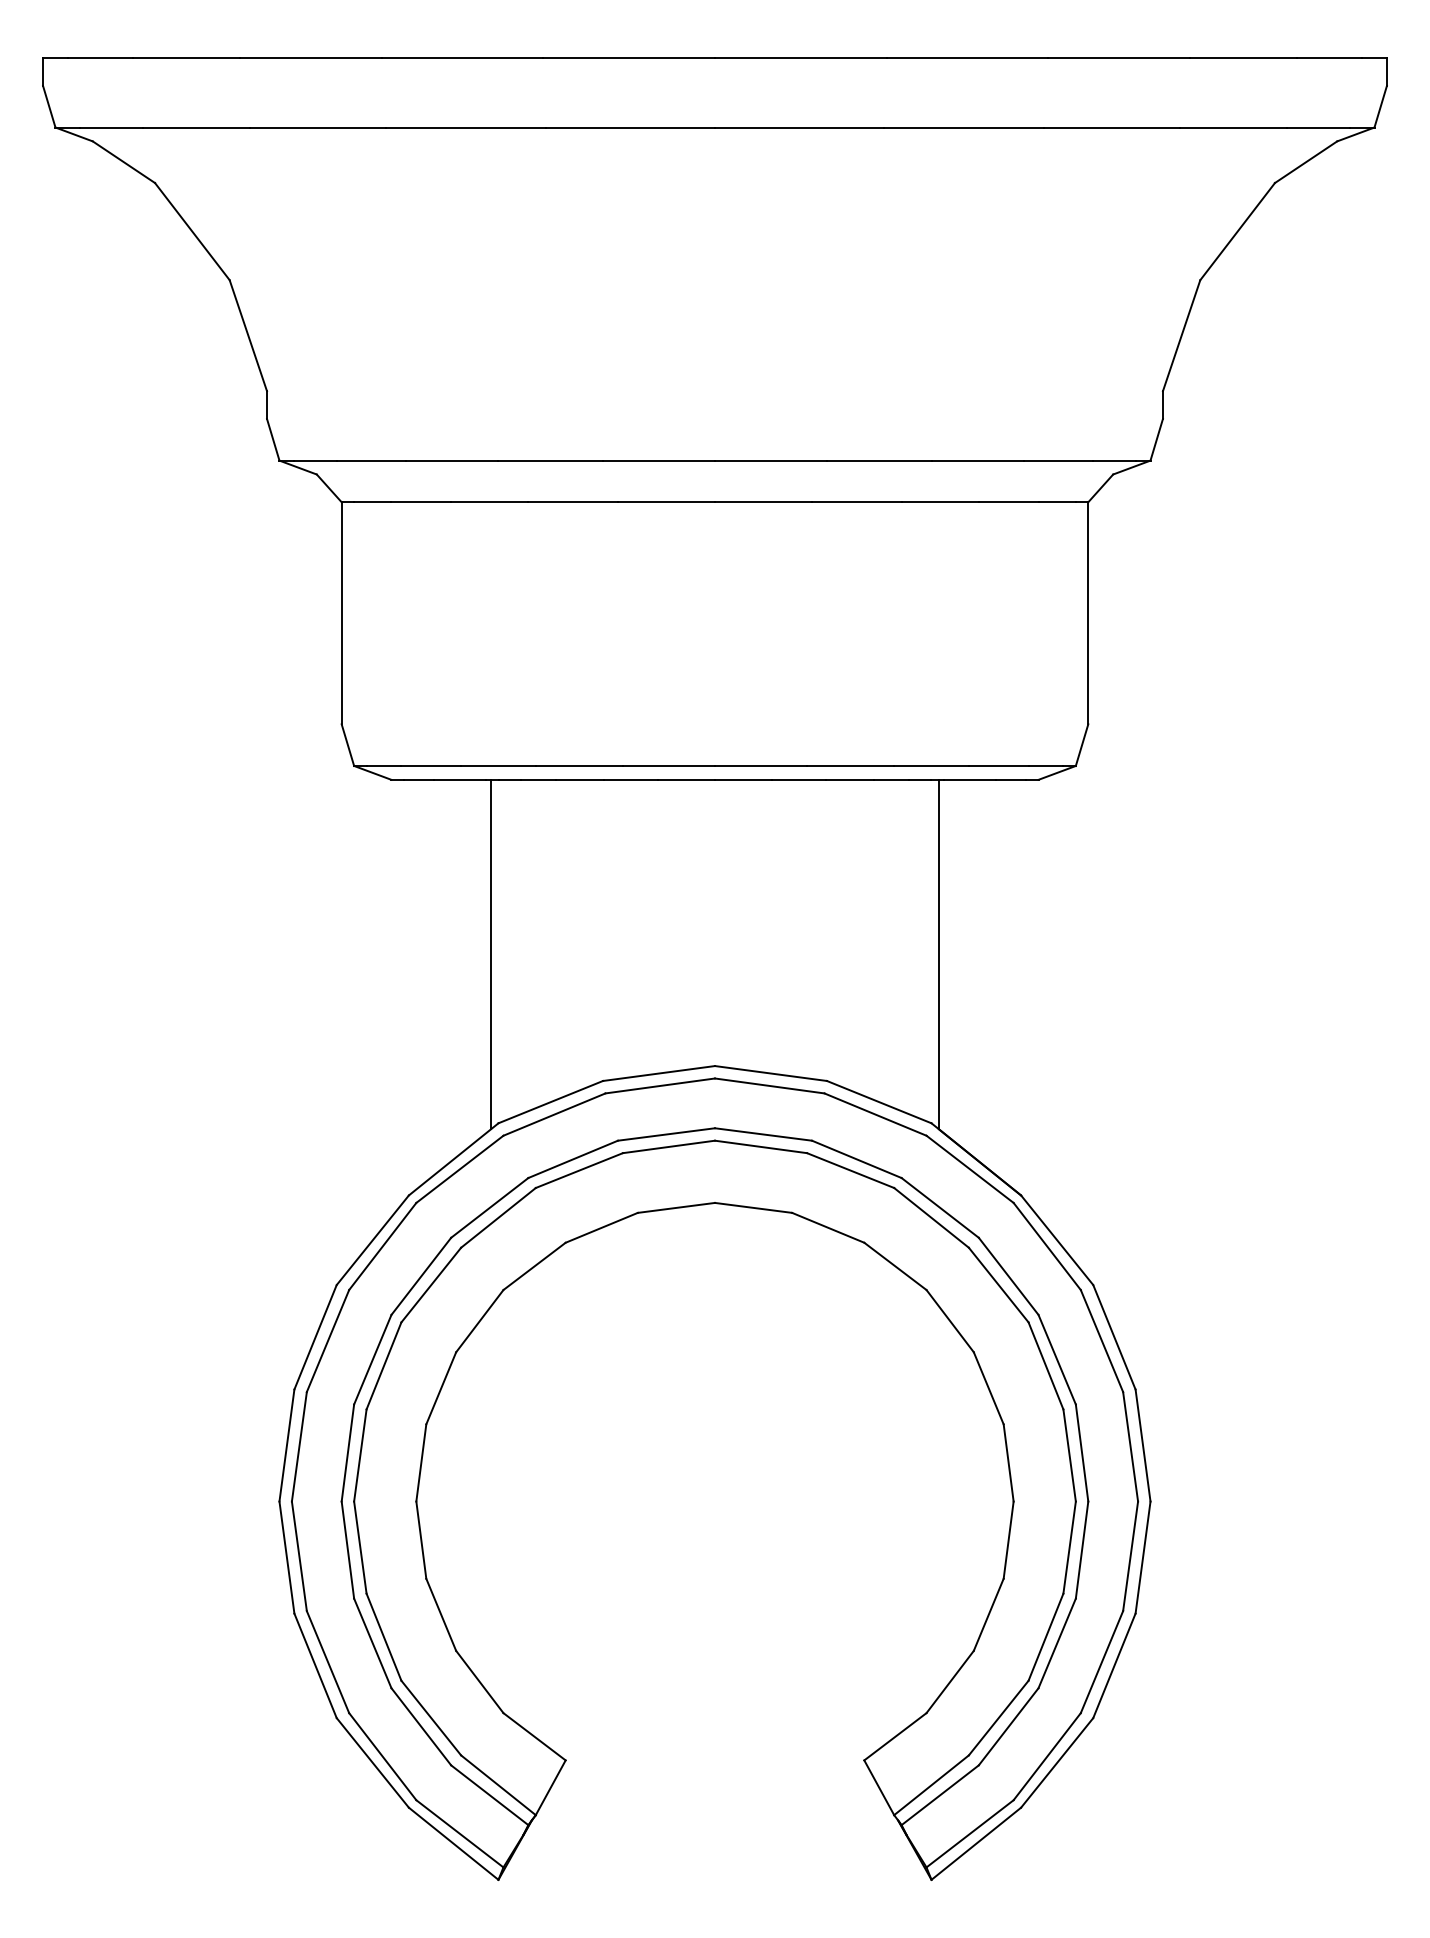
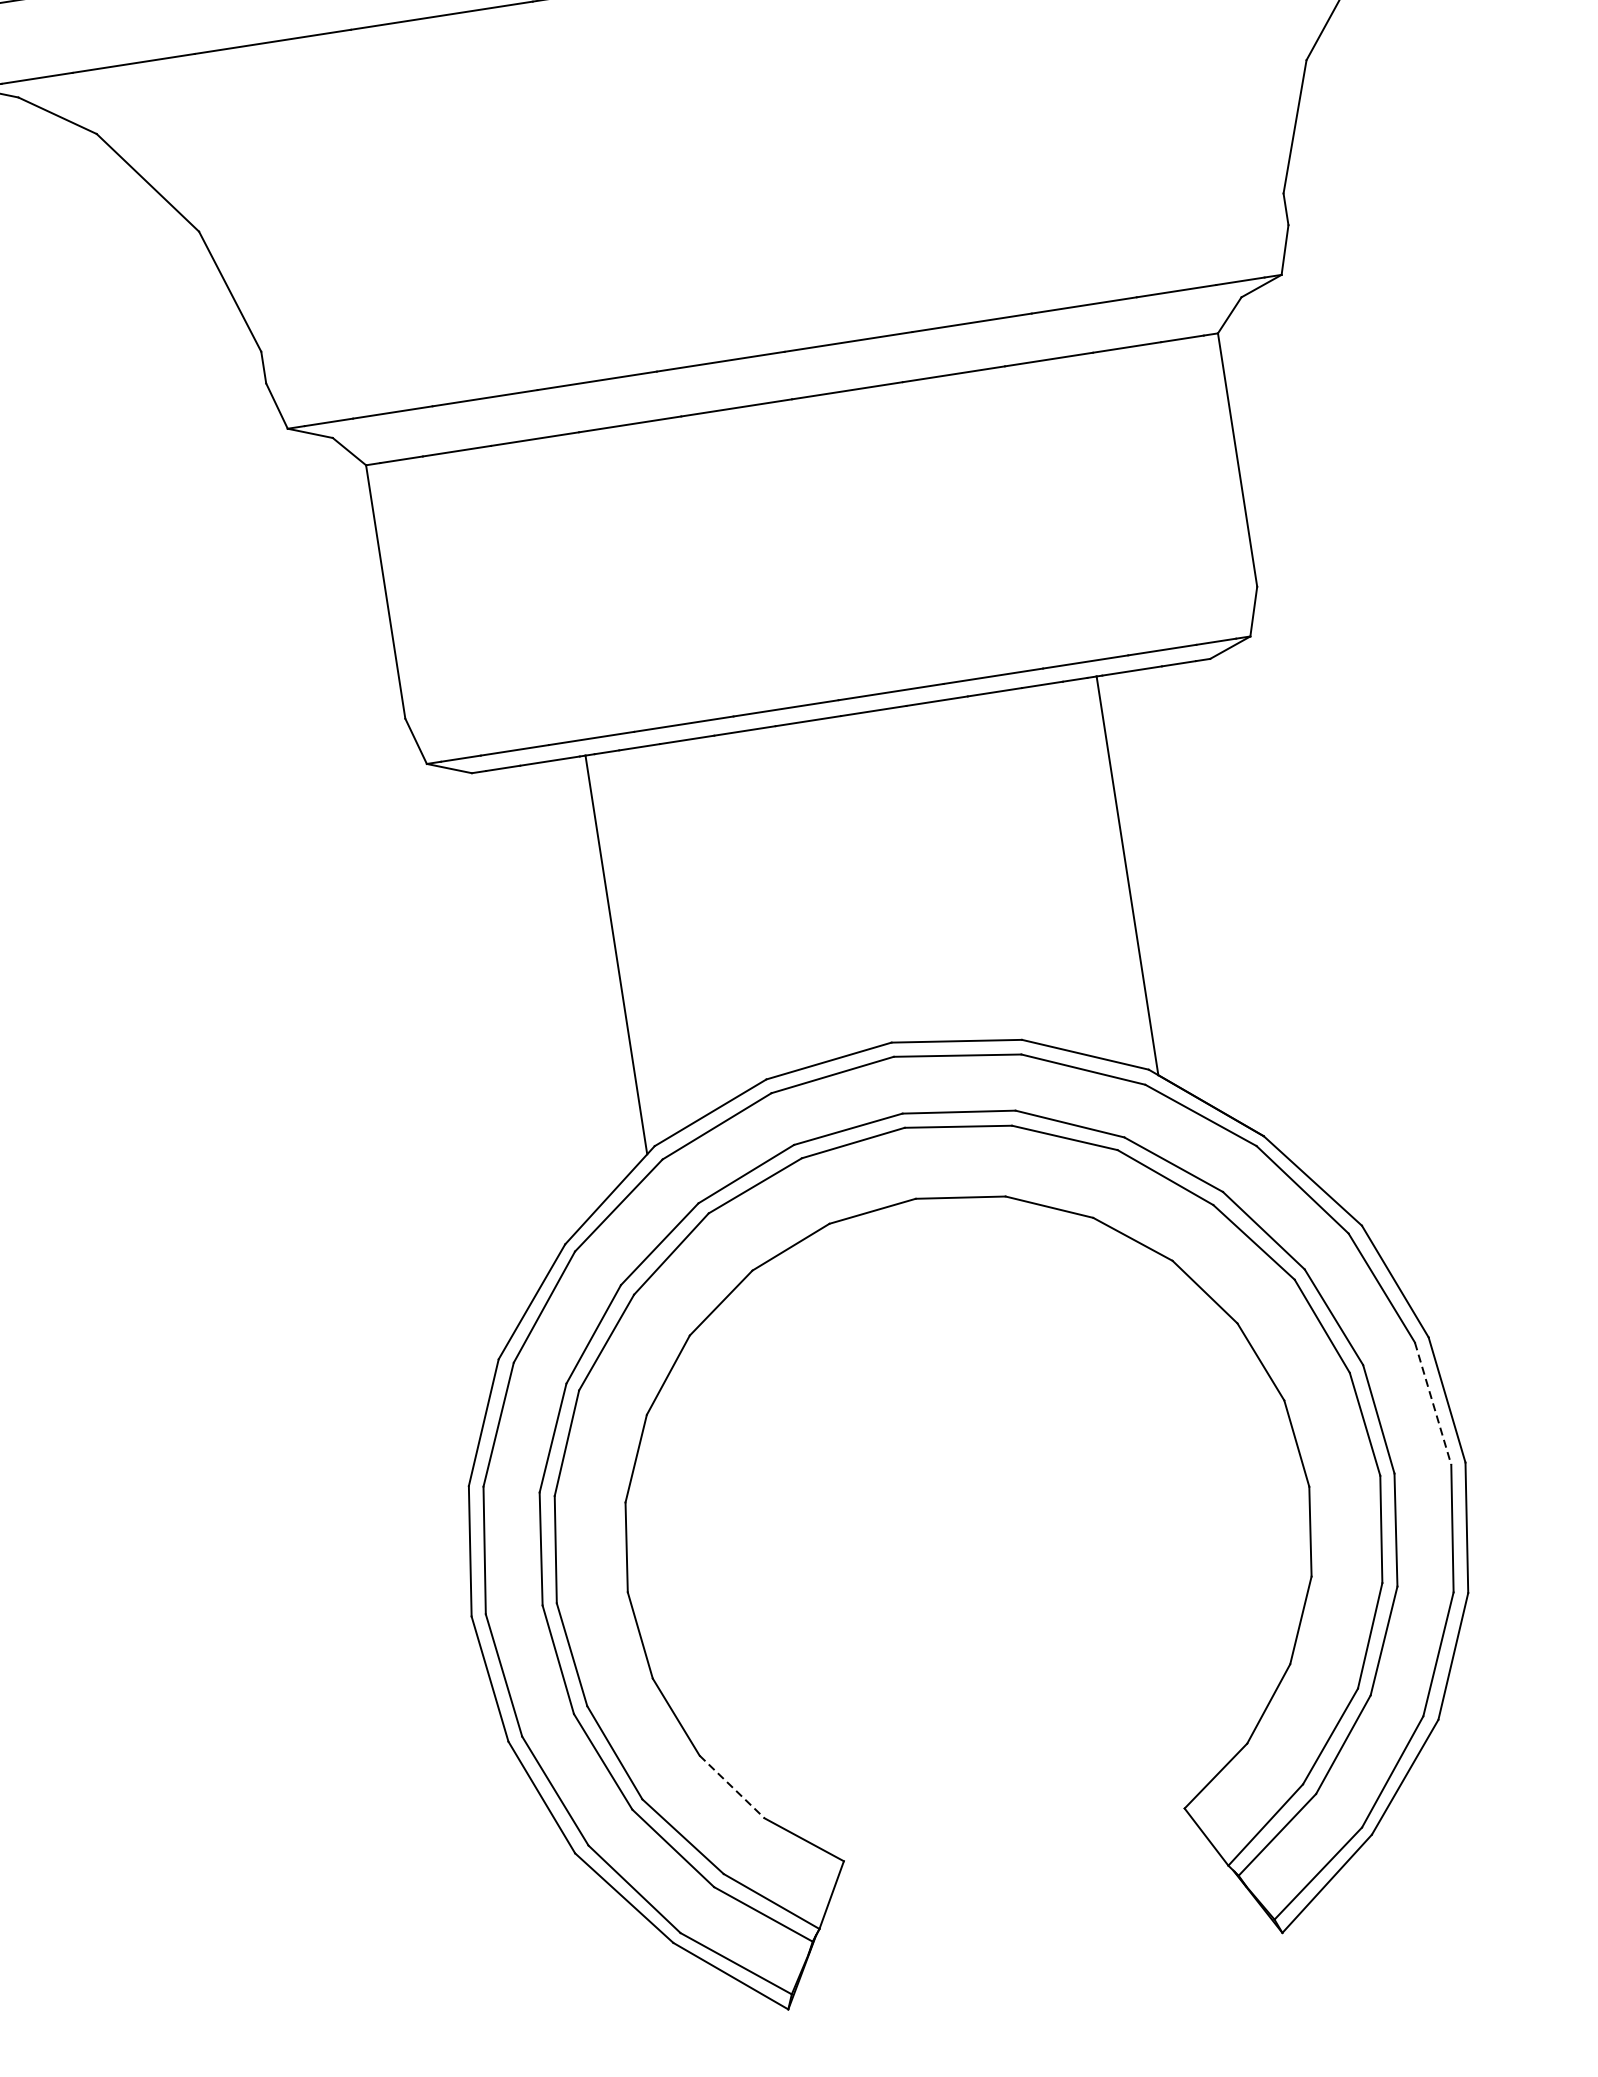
line: (1130, 1447) -> (1433, 1404), solid -> dashed
line: (480, 1682) -> (732, 1787), solid -> dashed

